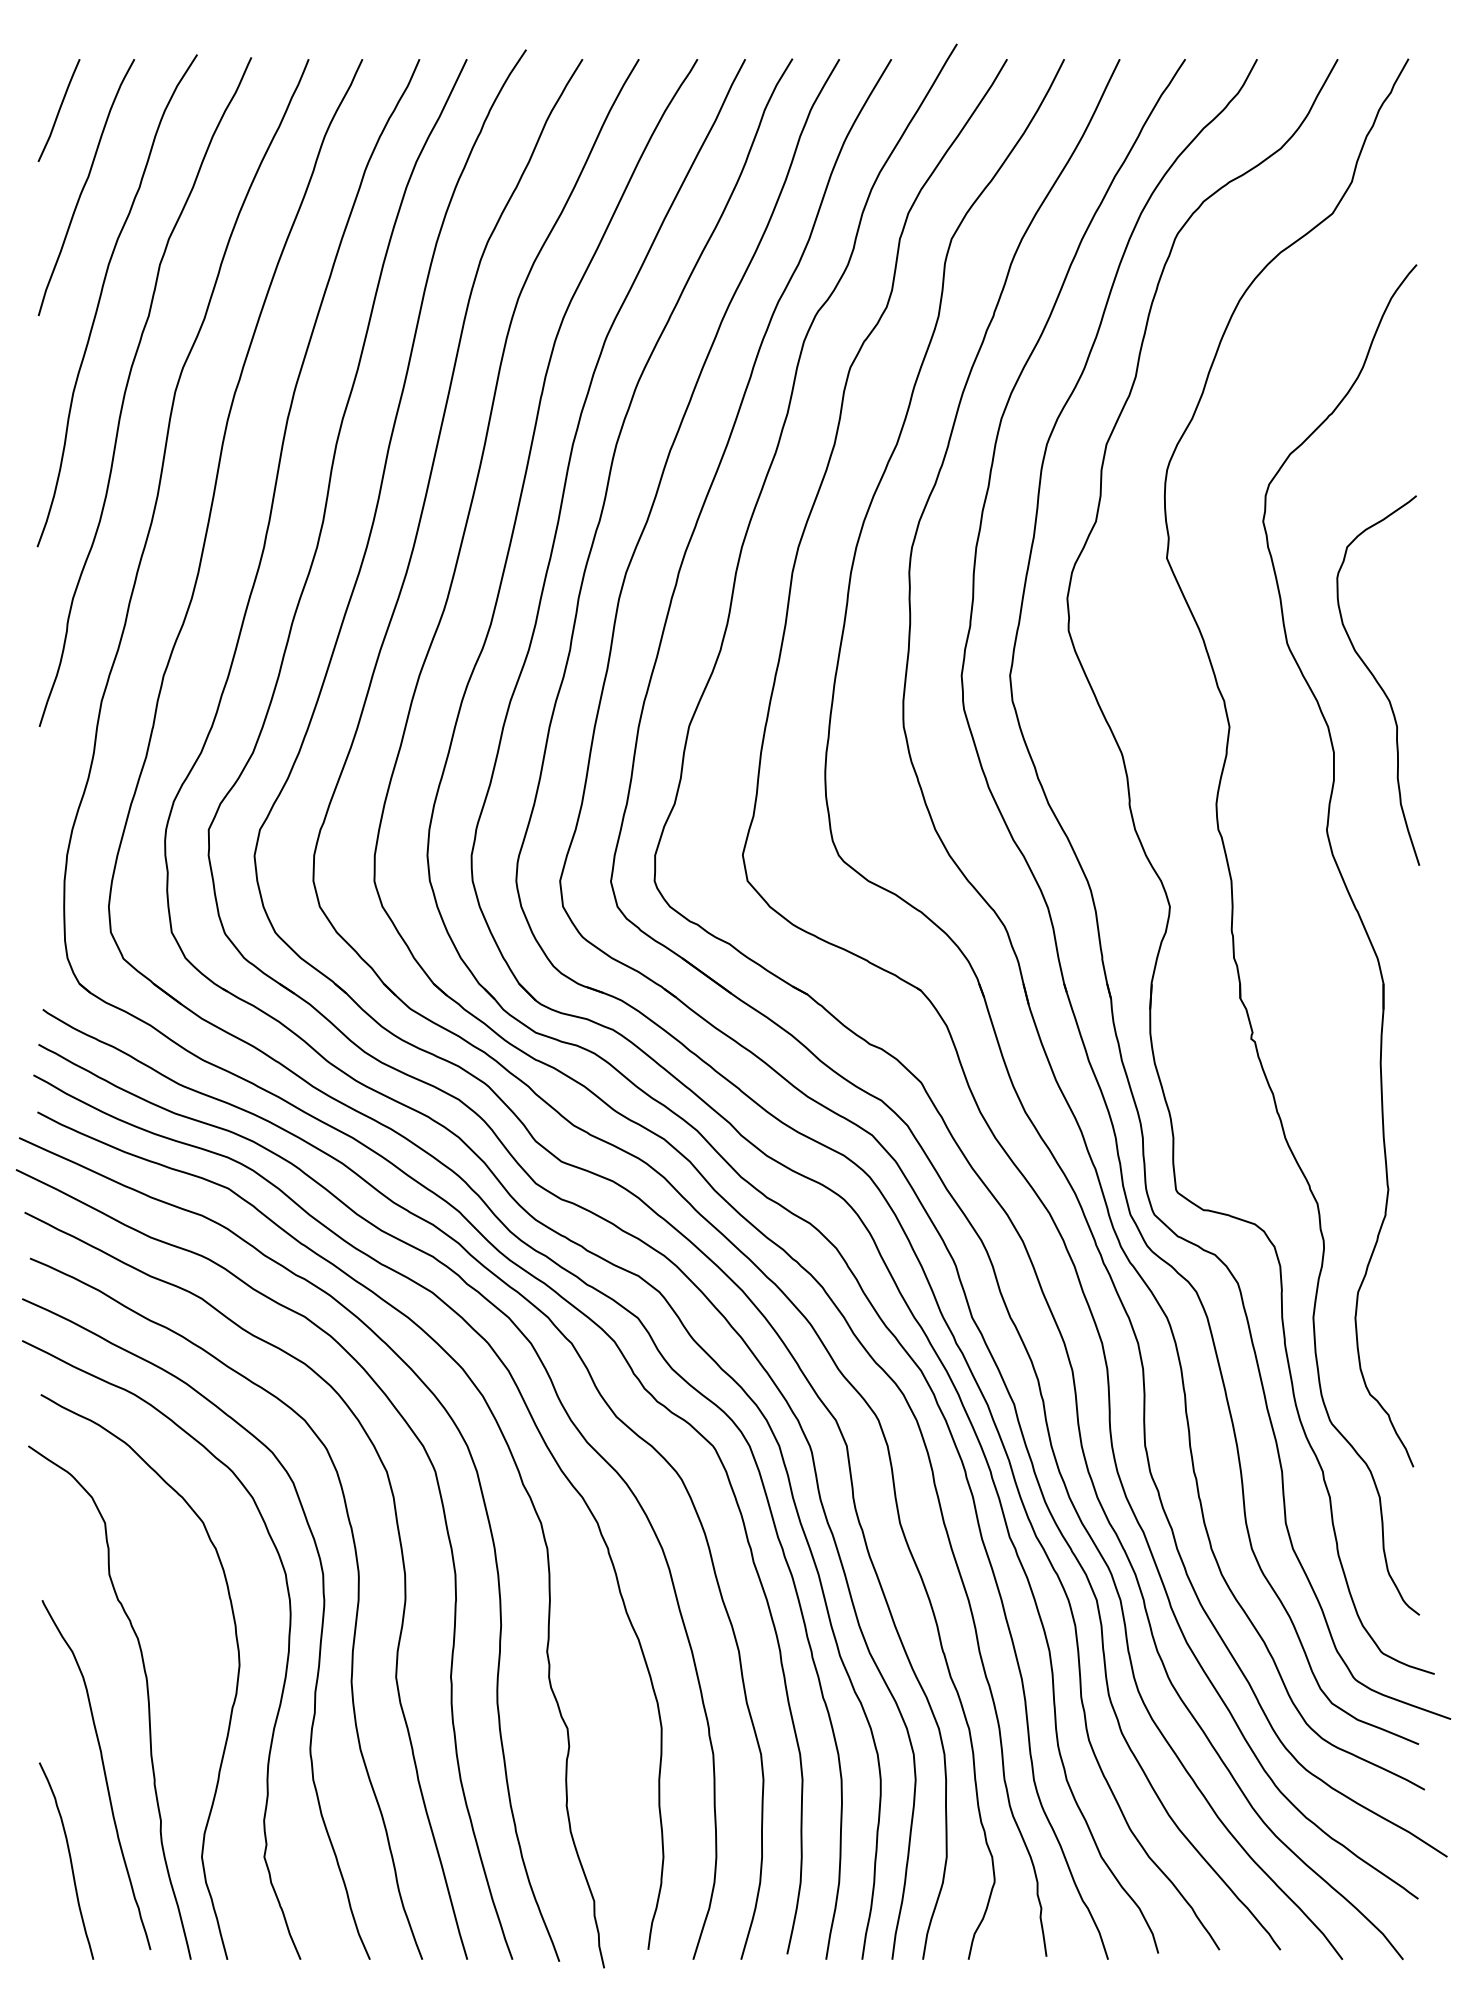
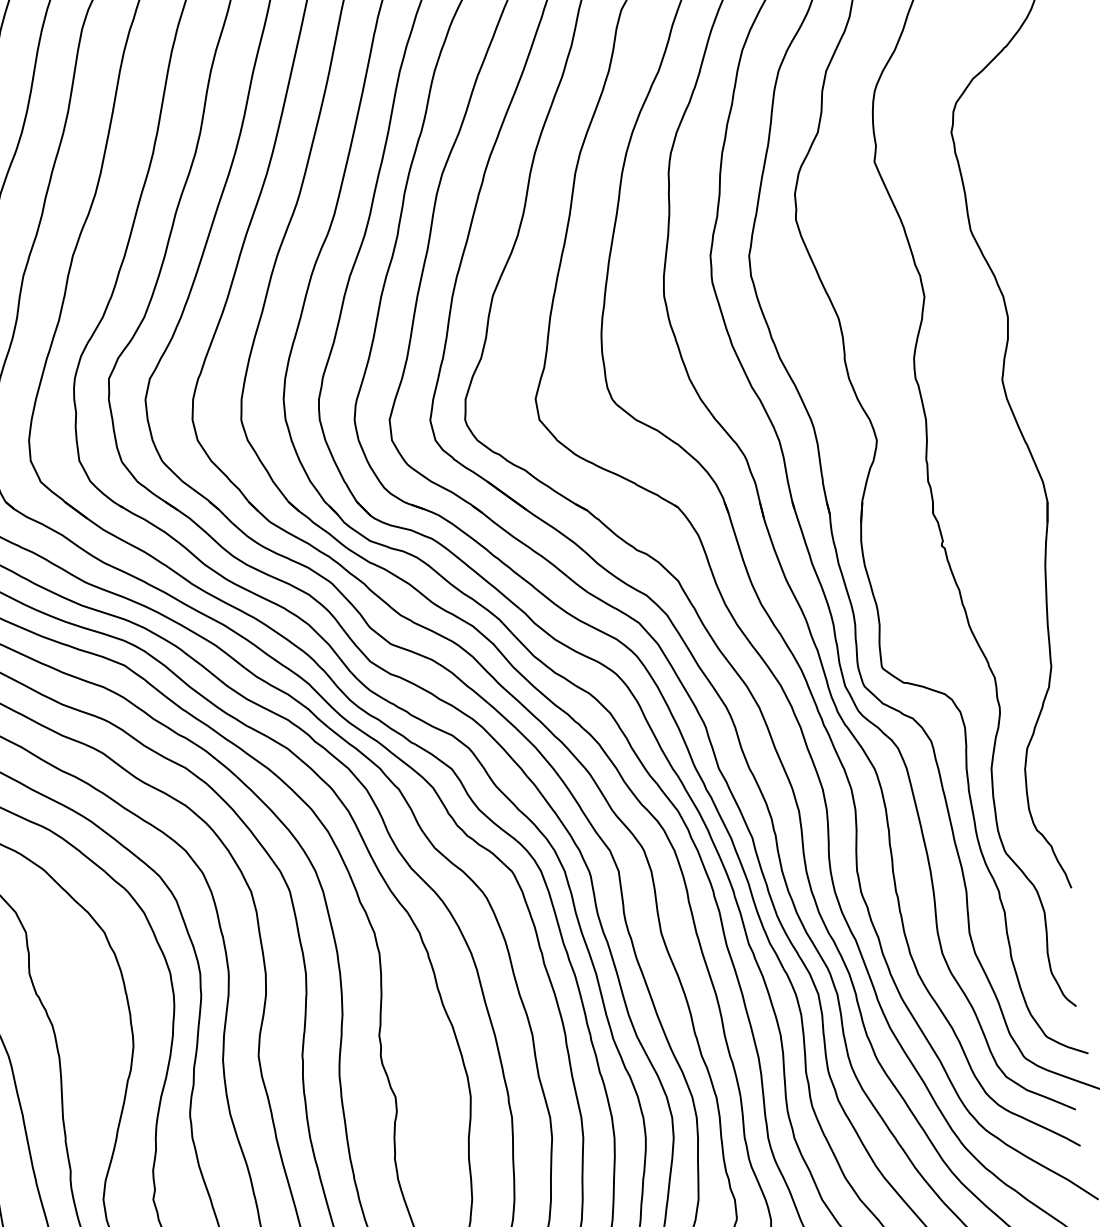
curve: (1377, 680) -> (1042, 259), removed

